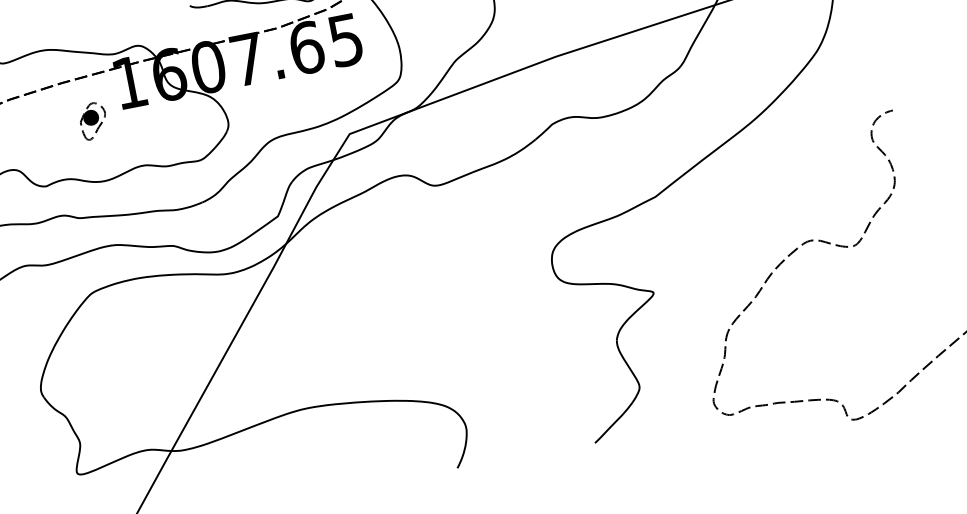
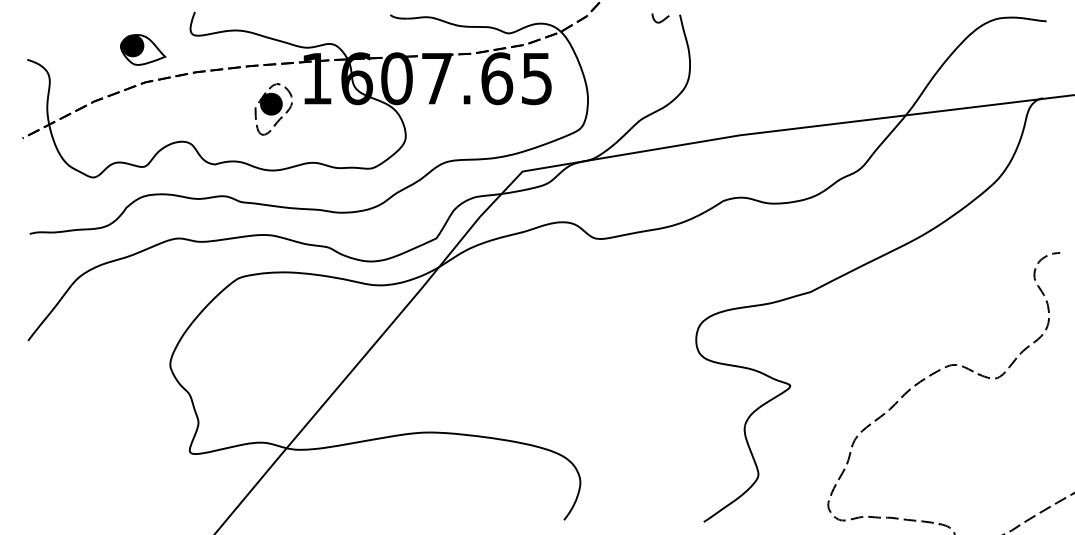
part: (93, 121) -> (273, 109), size x1.43

